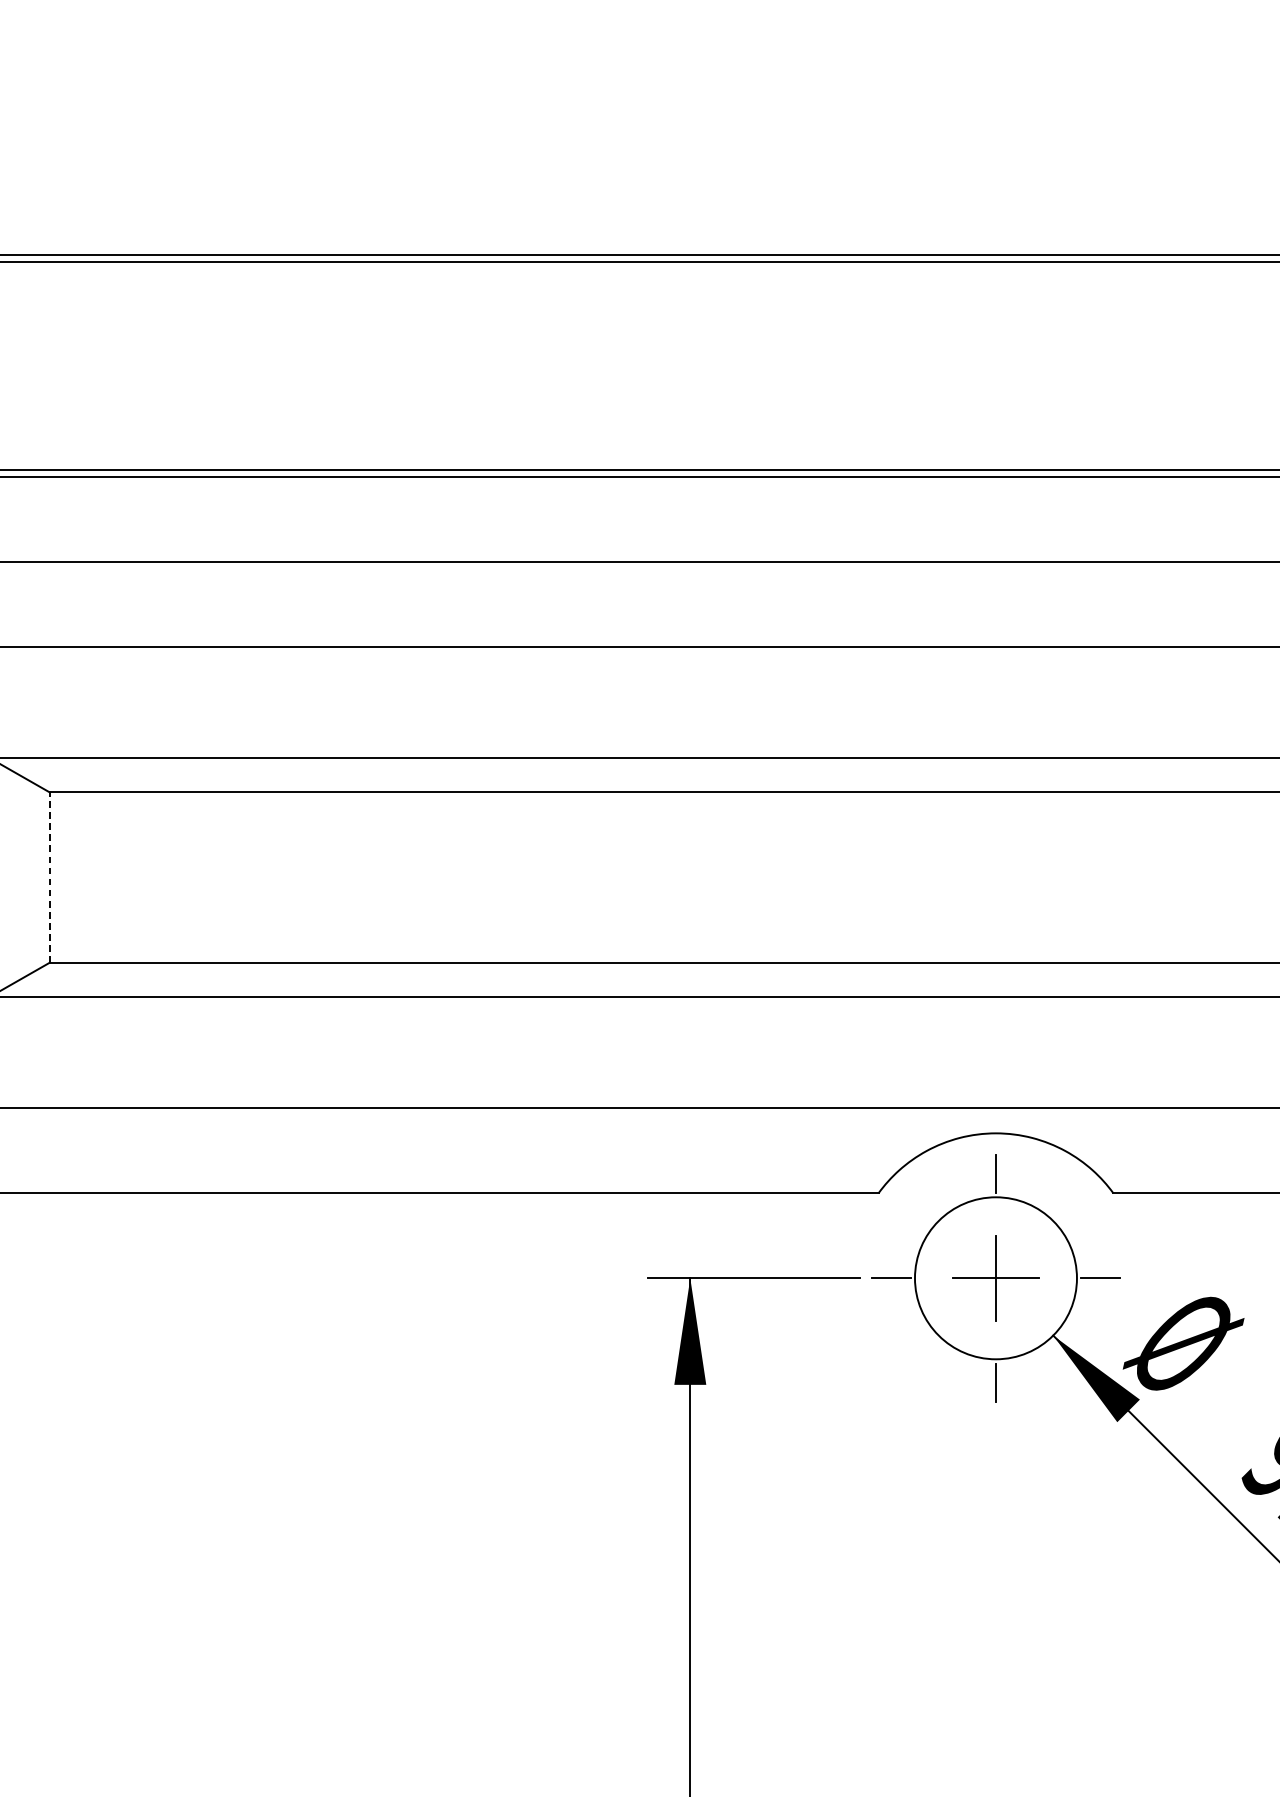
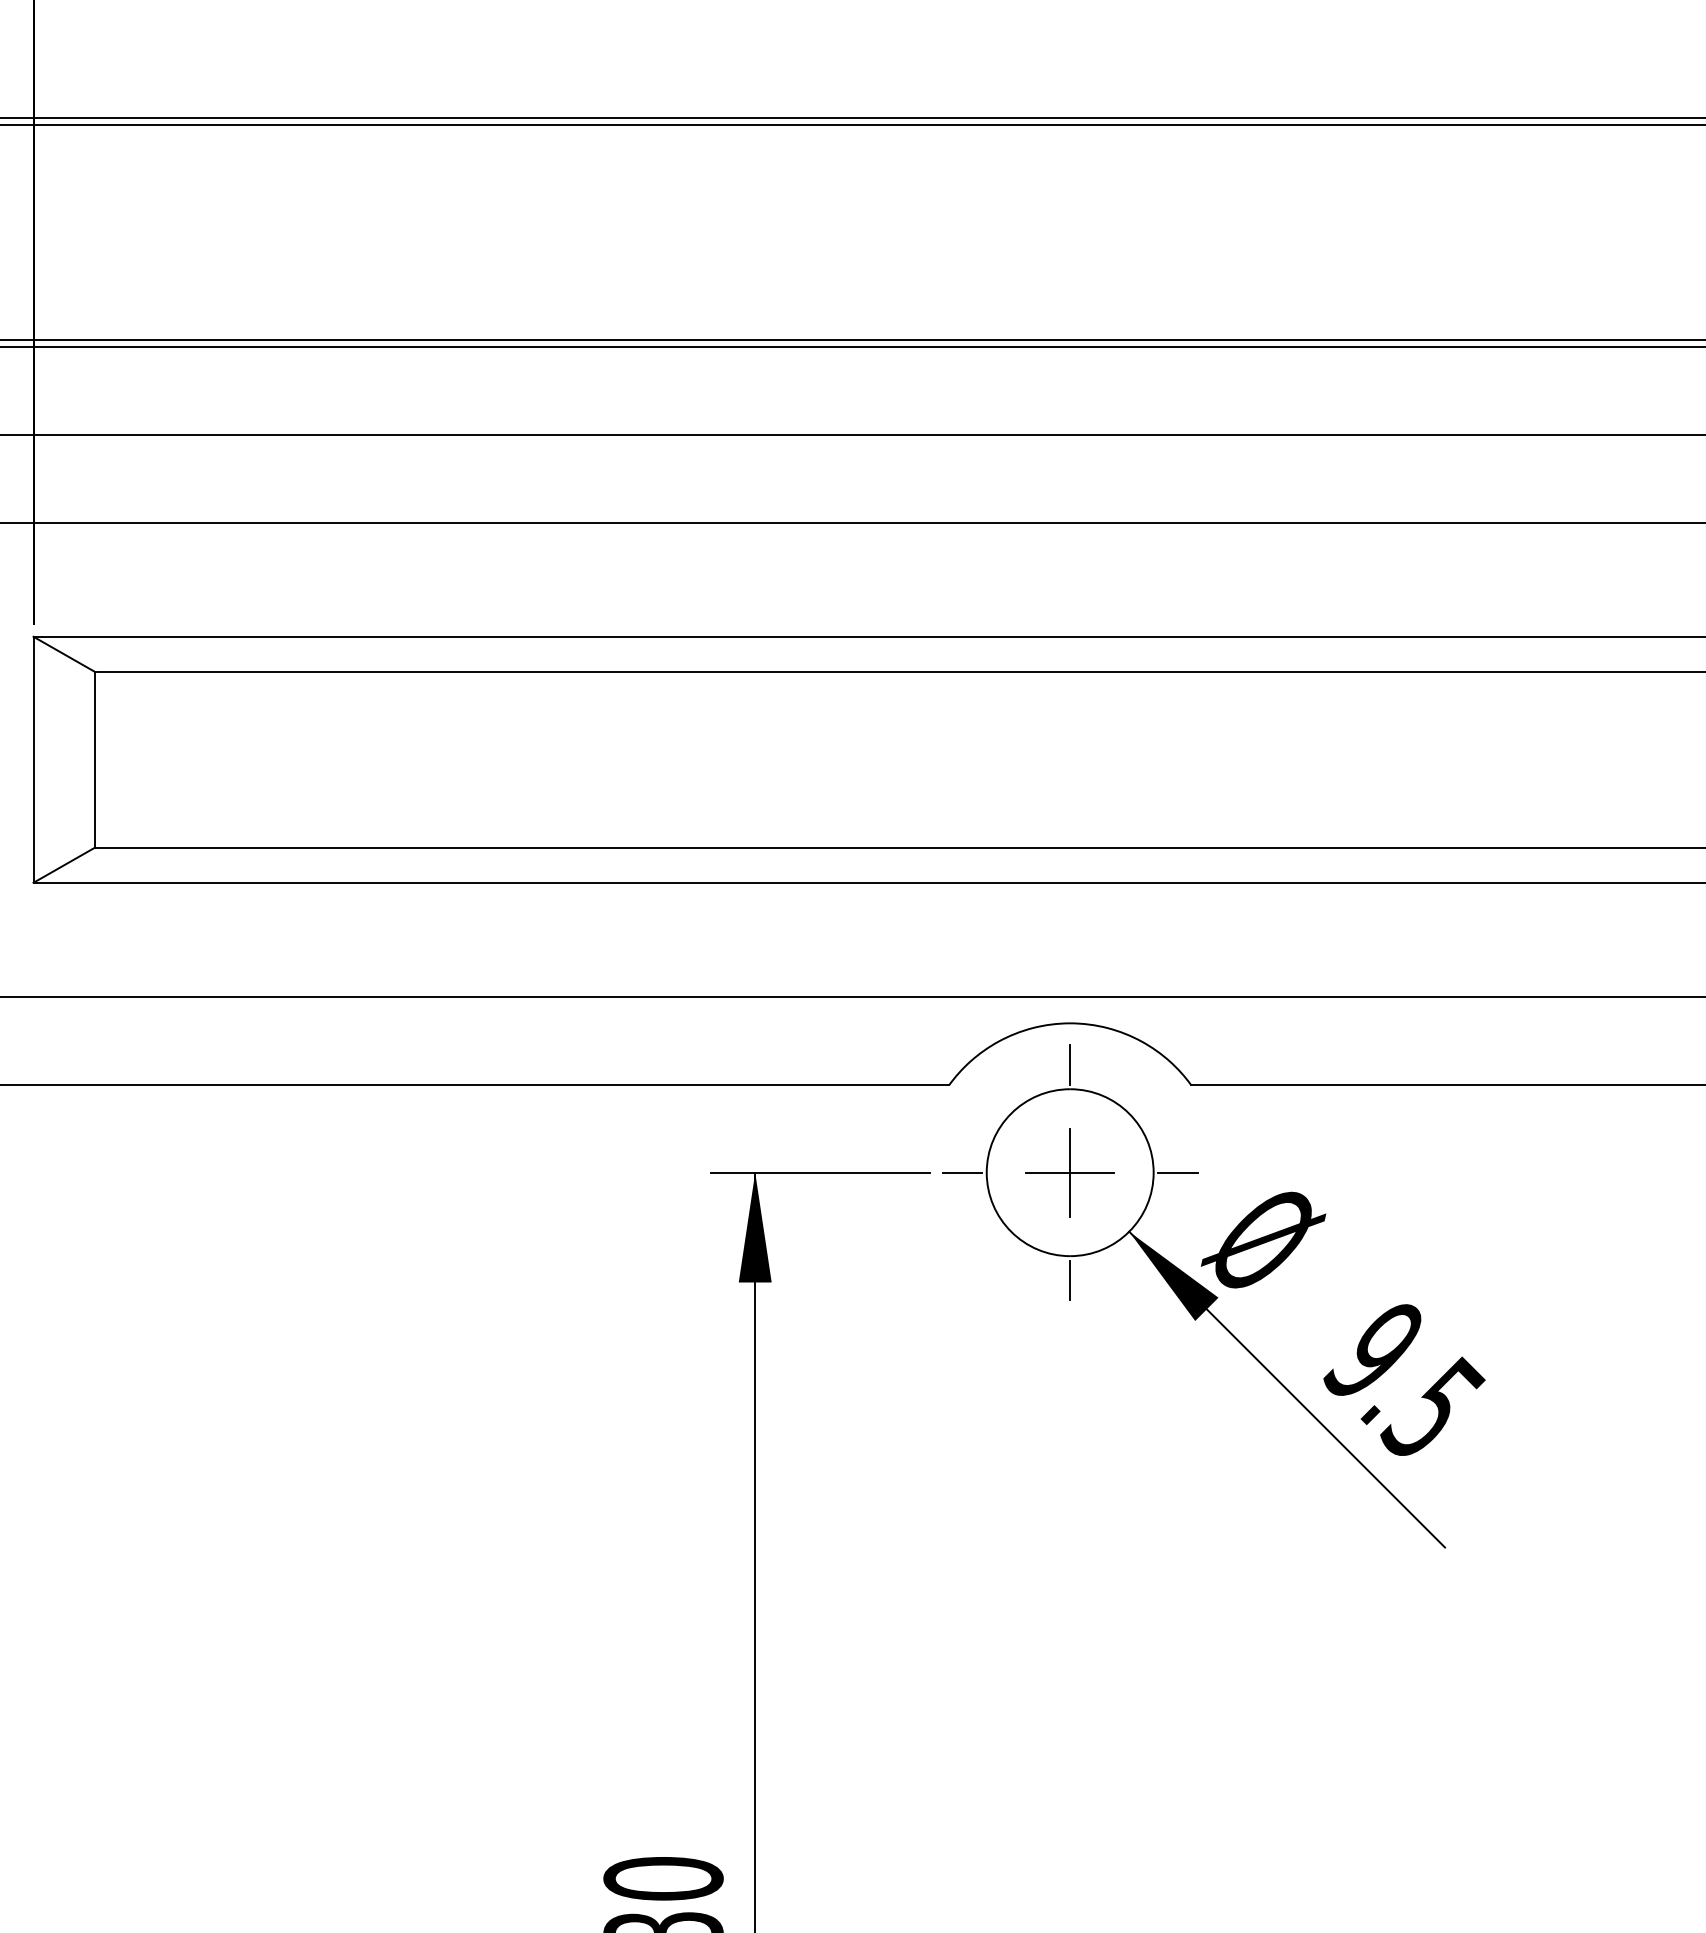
line: (50, 877) -> (95, 759), dashed -> solid

